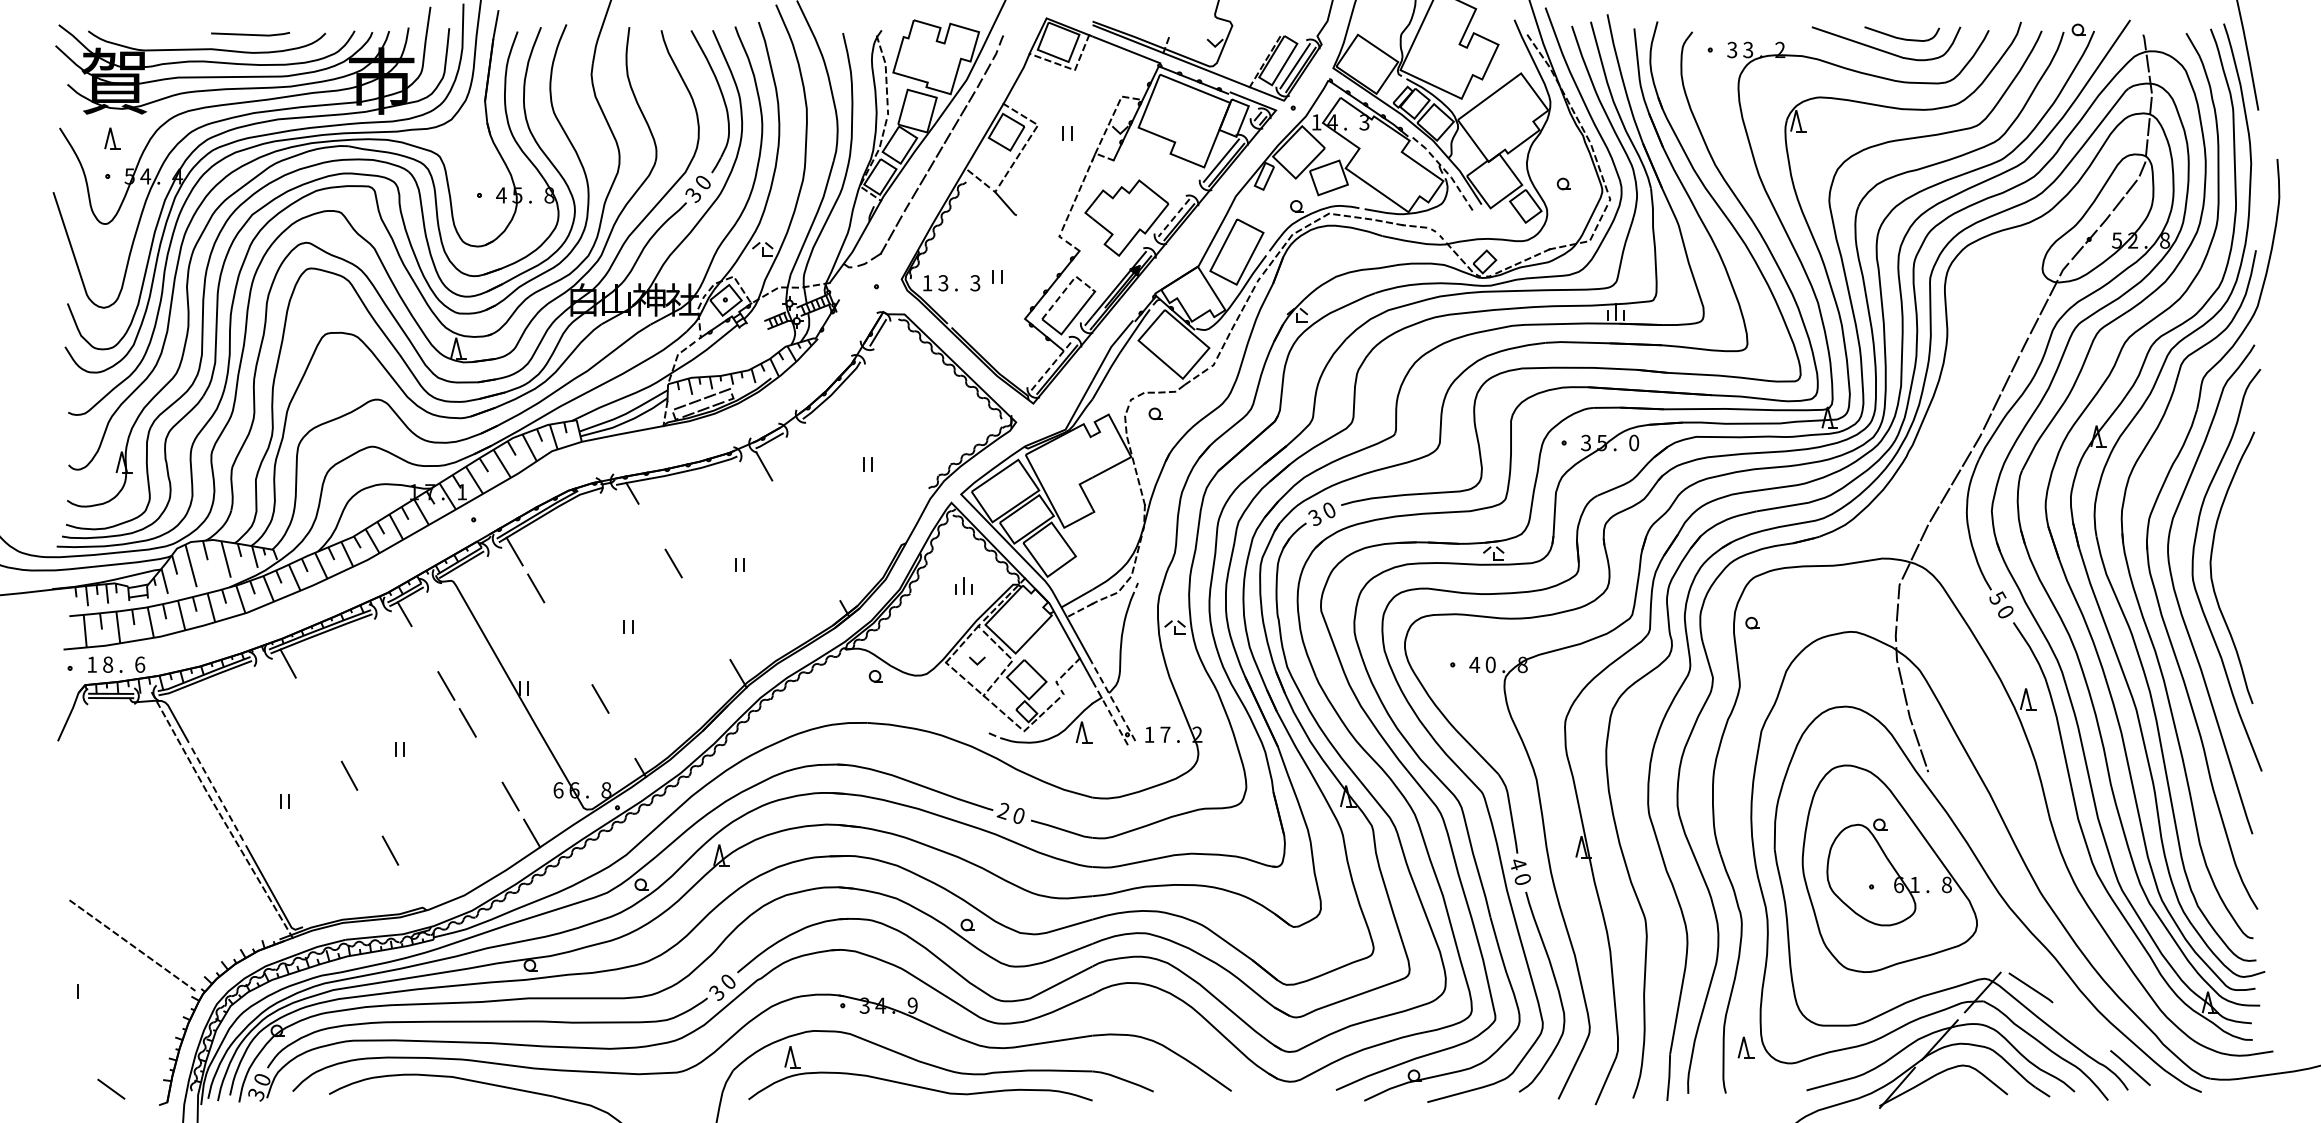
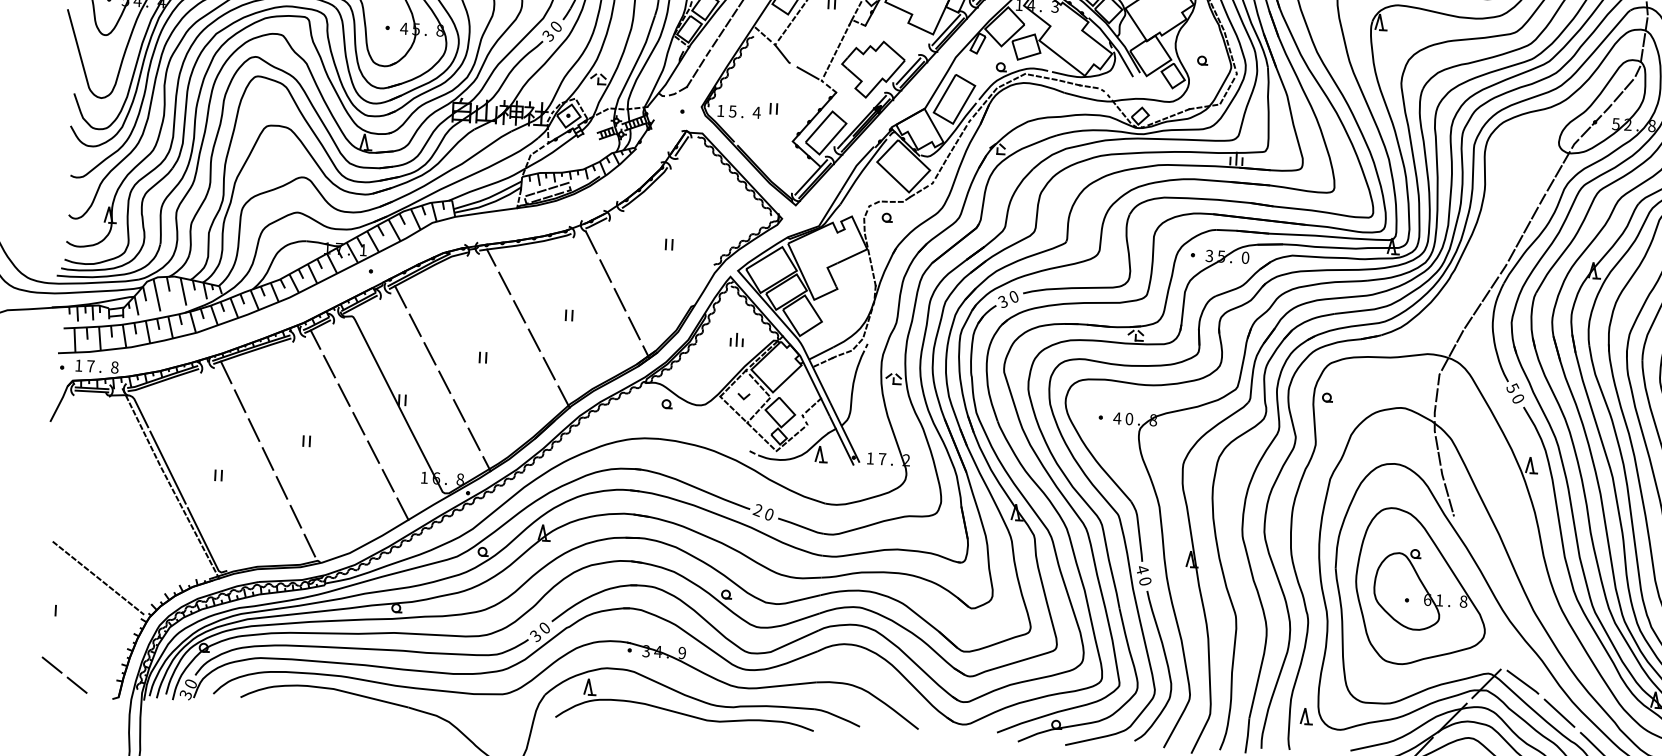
line: (1444, 169) -> (1113, 45), dashed -> solid
line: (1173, 218) -> (908, 71), dashed -> solid
line: (1040, 227) -> (807, 73), added
text: (943, 282) -> (732, 111), 3 -> 5
text: (974, 283) -> (756, 112), 3 -> 4
line: (1066, 288) -> (825, 120), dashed -> solid
line: (1052, 365) -> (811, 177), dashed -> solid
line: (785, 503) -> (605, 270), added
line: (651, 526) -> (504, 283), added
line: (806, 540) -> (620, 299), added
line: (827, 577) -> (634, 328), added
line: (695, 600) -> (534, 340), added
line: (557, 625) -> (429, 353), added
line: (716, 636) -> (548, 368), added
line: (424, 648) -> (329, 366), added
line: (579, 661) -> (445, 381), added
text: (108, 664) -> (91, 366), 8 -> 7
text: (140, 664) -> (115, 367), 6 -> 8
line: (308, 701) -> (239, 401), added
line: (1113, 701) -> (844, 432), dashed -> solid
line: (1110, 712) -> (841, 440), dashed -> solid
line: (621, 735) -> (473, 439), added
line: (328, 738) -> (253, 430), added
line: (489, 759) -> (373, 452), added
text: (558, 790) -> (424, 477), 6 -> 1
line: (217, 793) -> (168, 467), dashed -> solid
line: (369, 813) -> (281, 488), added
line: (410, 888) -> (309, 545), added
line: (2081, 1026) -> (1559, 713), added
line: (76, 1063) -> (51, 664), added

